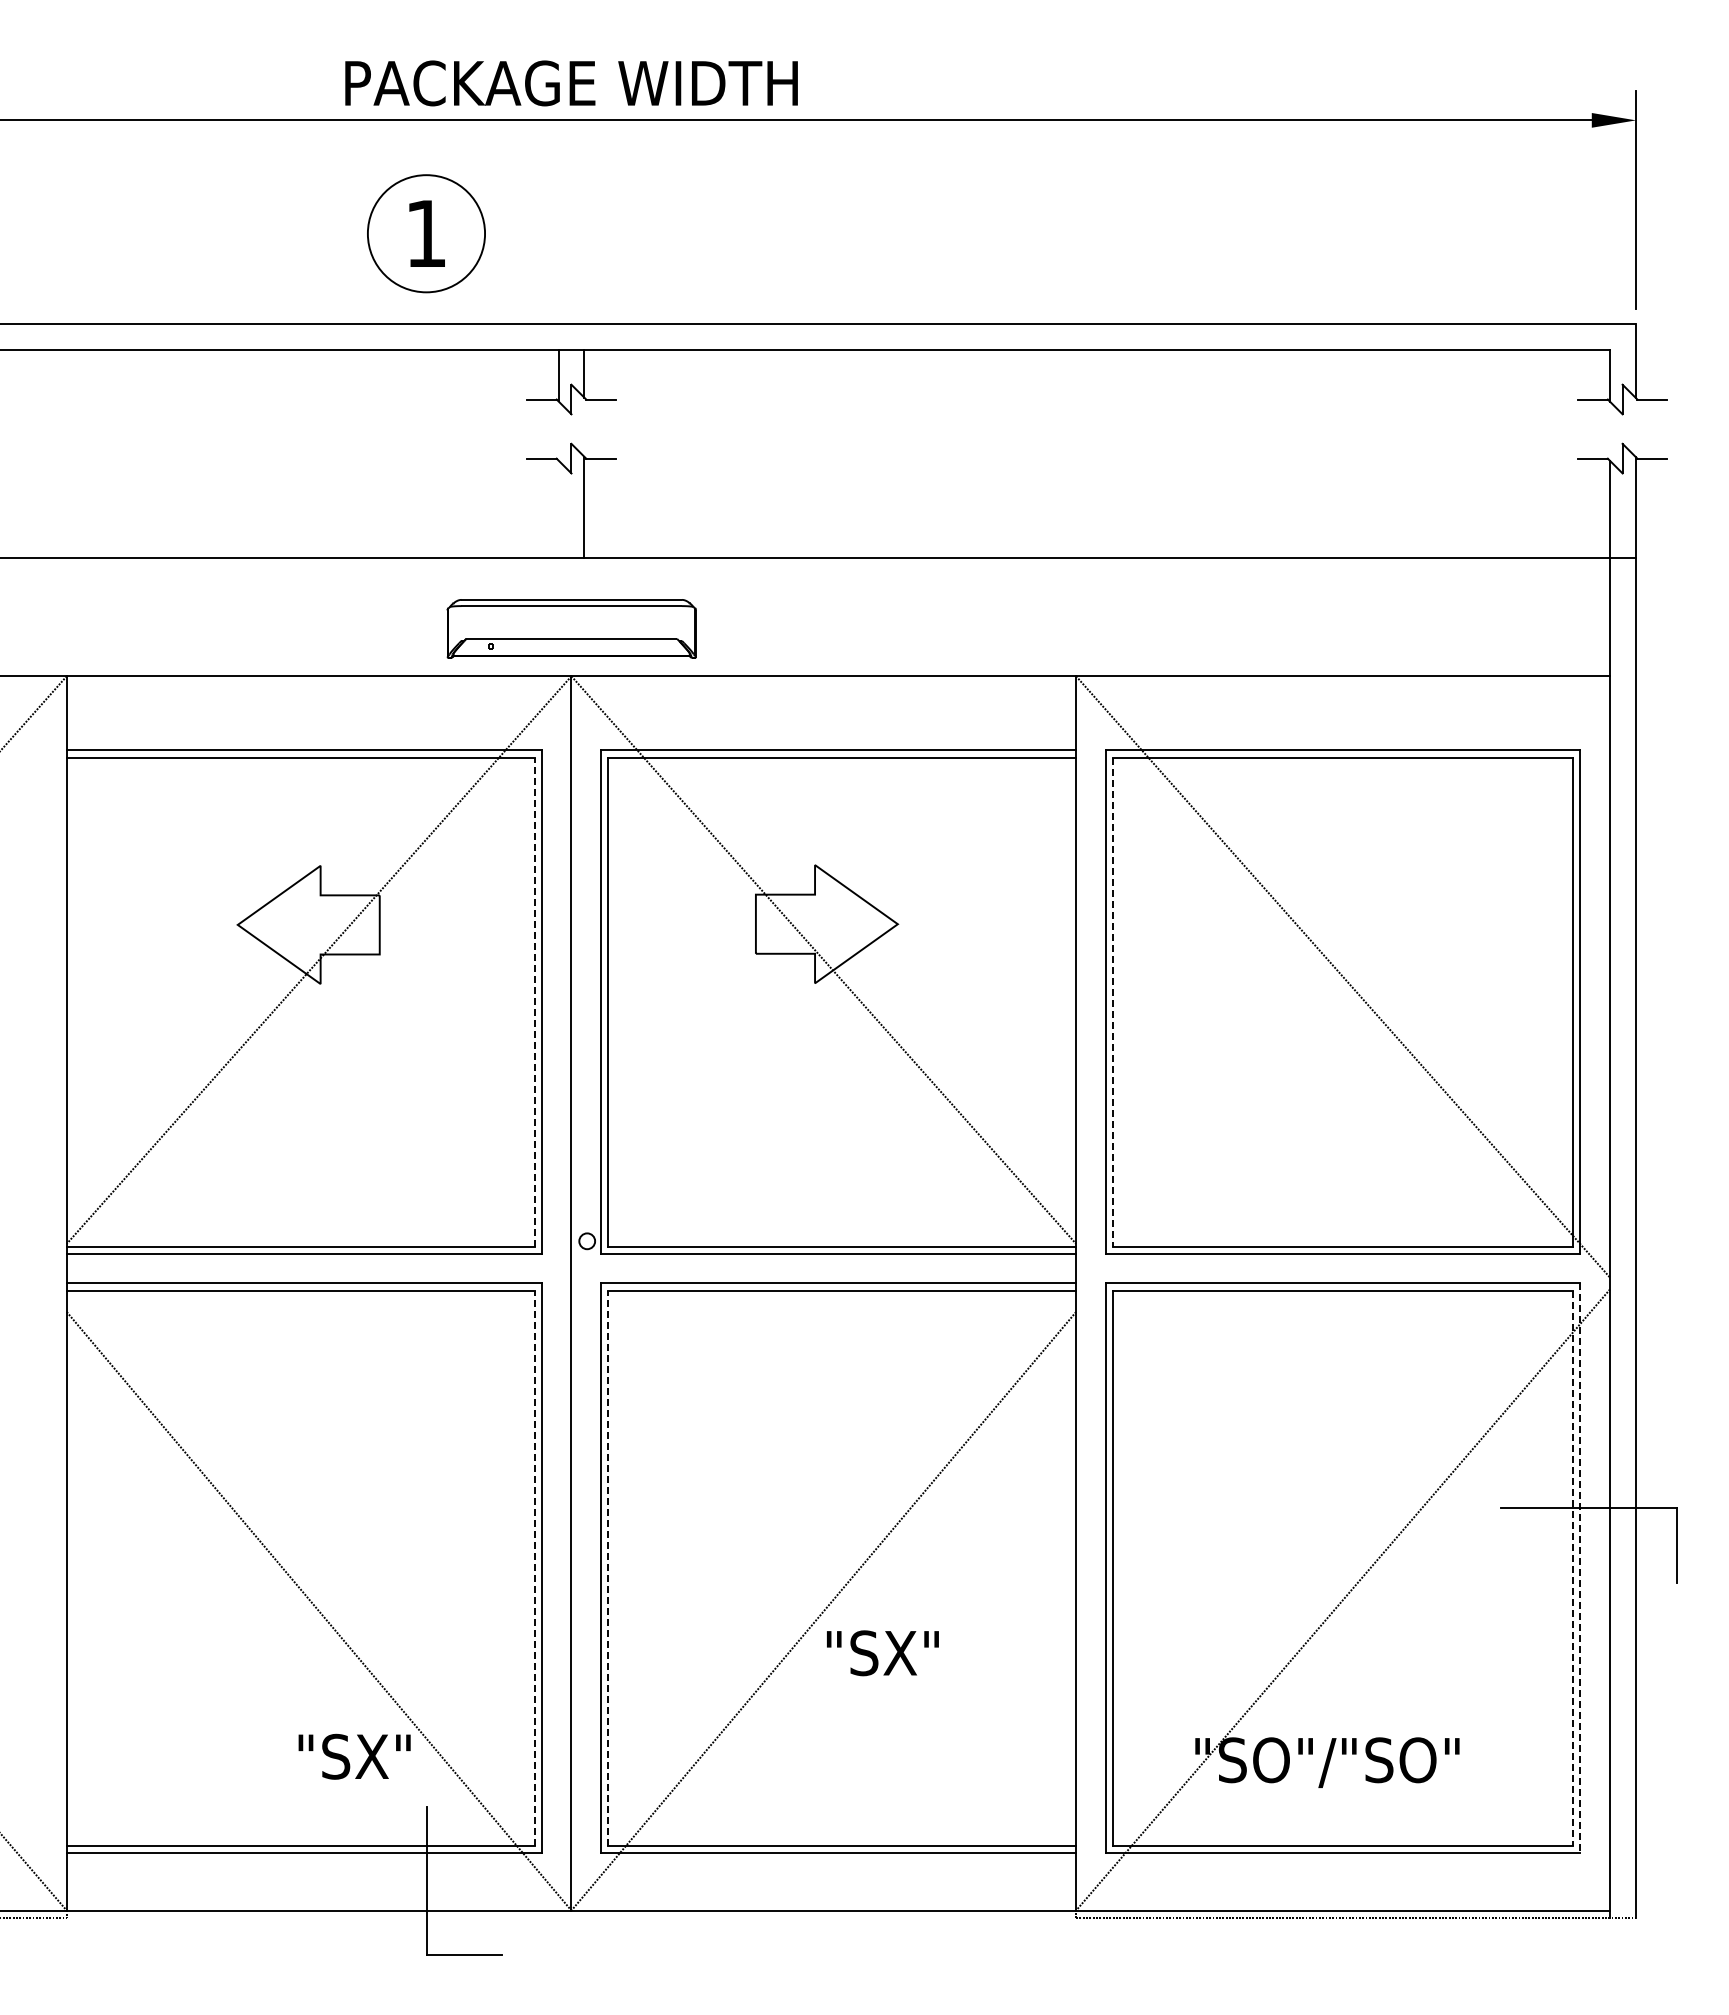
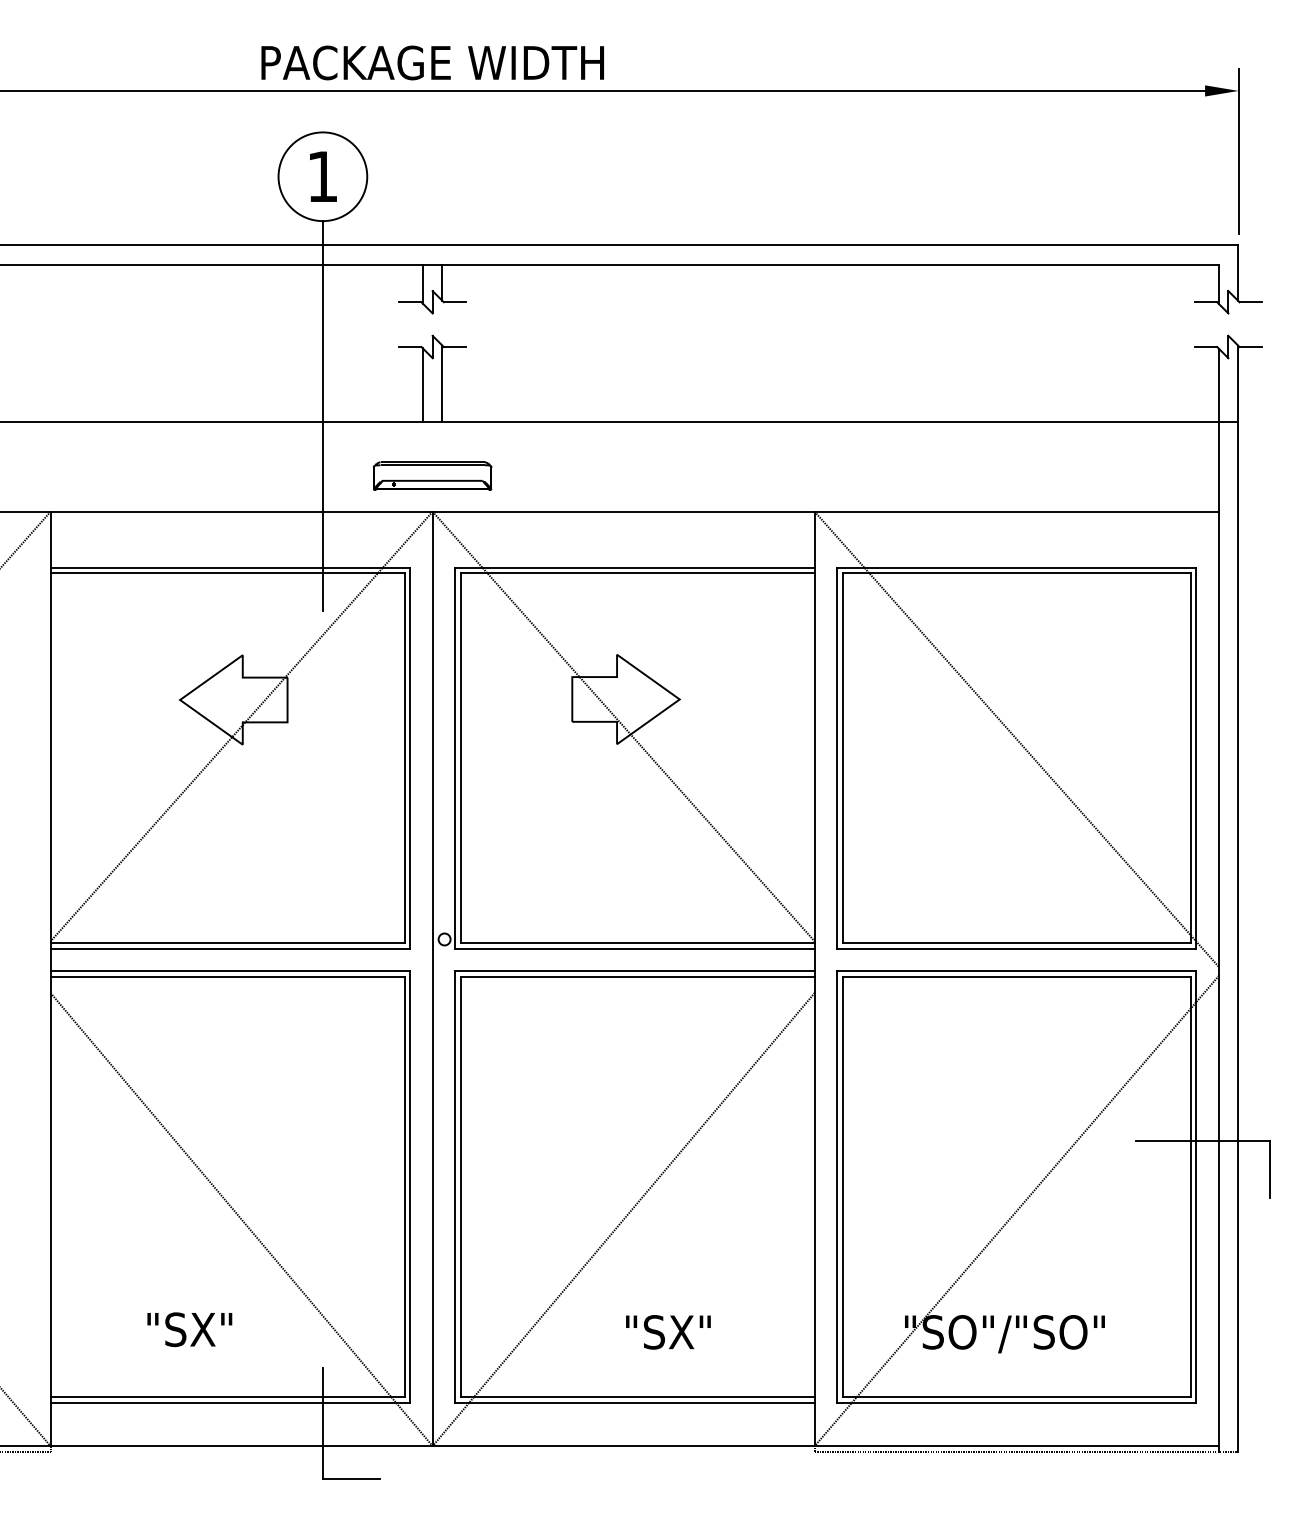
line: (558, 508) -> (422, 384), added
line: (426, 549) -> (322, 415), added
part: (570, 629) -> (431, 476), size x0.62
line: (534, 1001) -> (404, 757), dashed -> solid
line: (1113, 1002) -> (842, 758), dashed -> solid
line: (534, 1568) -> (404, 1187), dashed -> solid
line: (608, 1568) -> (460, 1187), dashed -> solid
line: (1573, 1568) -> (1191, 1187), dashed -> solid
line: (1580, 1568) -> (1196, 1187), dashed -> solid
text: (882, 1653) -> (668, 1332), moved
text: (354, 1756) -> (189, 1329), moved

